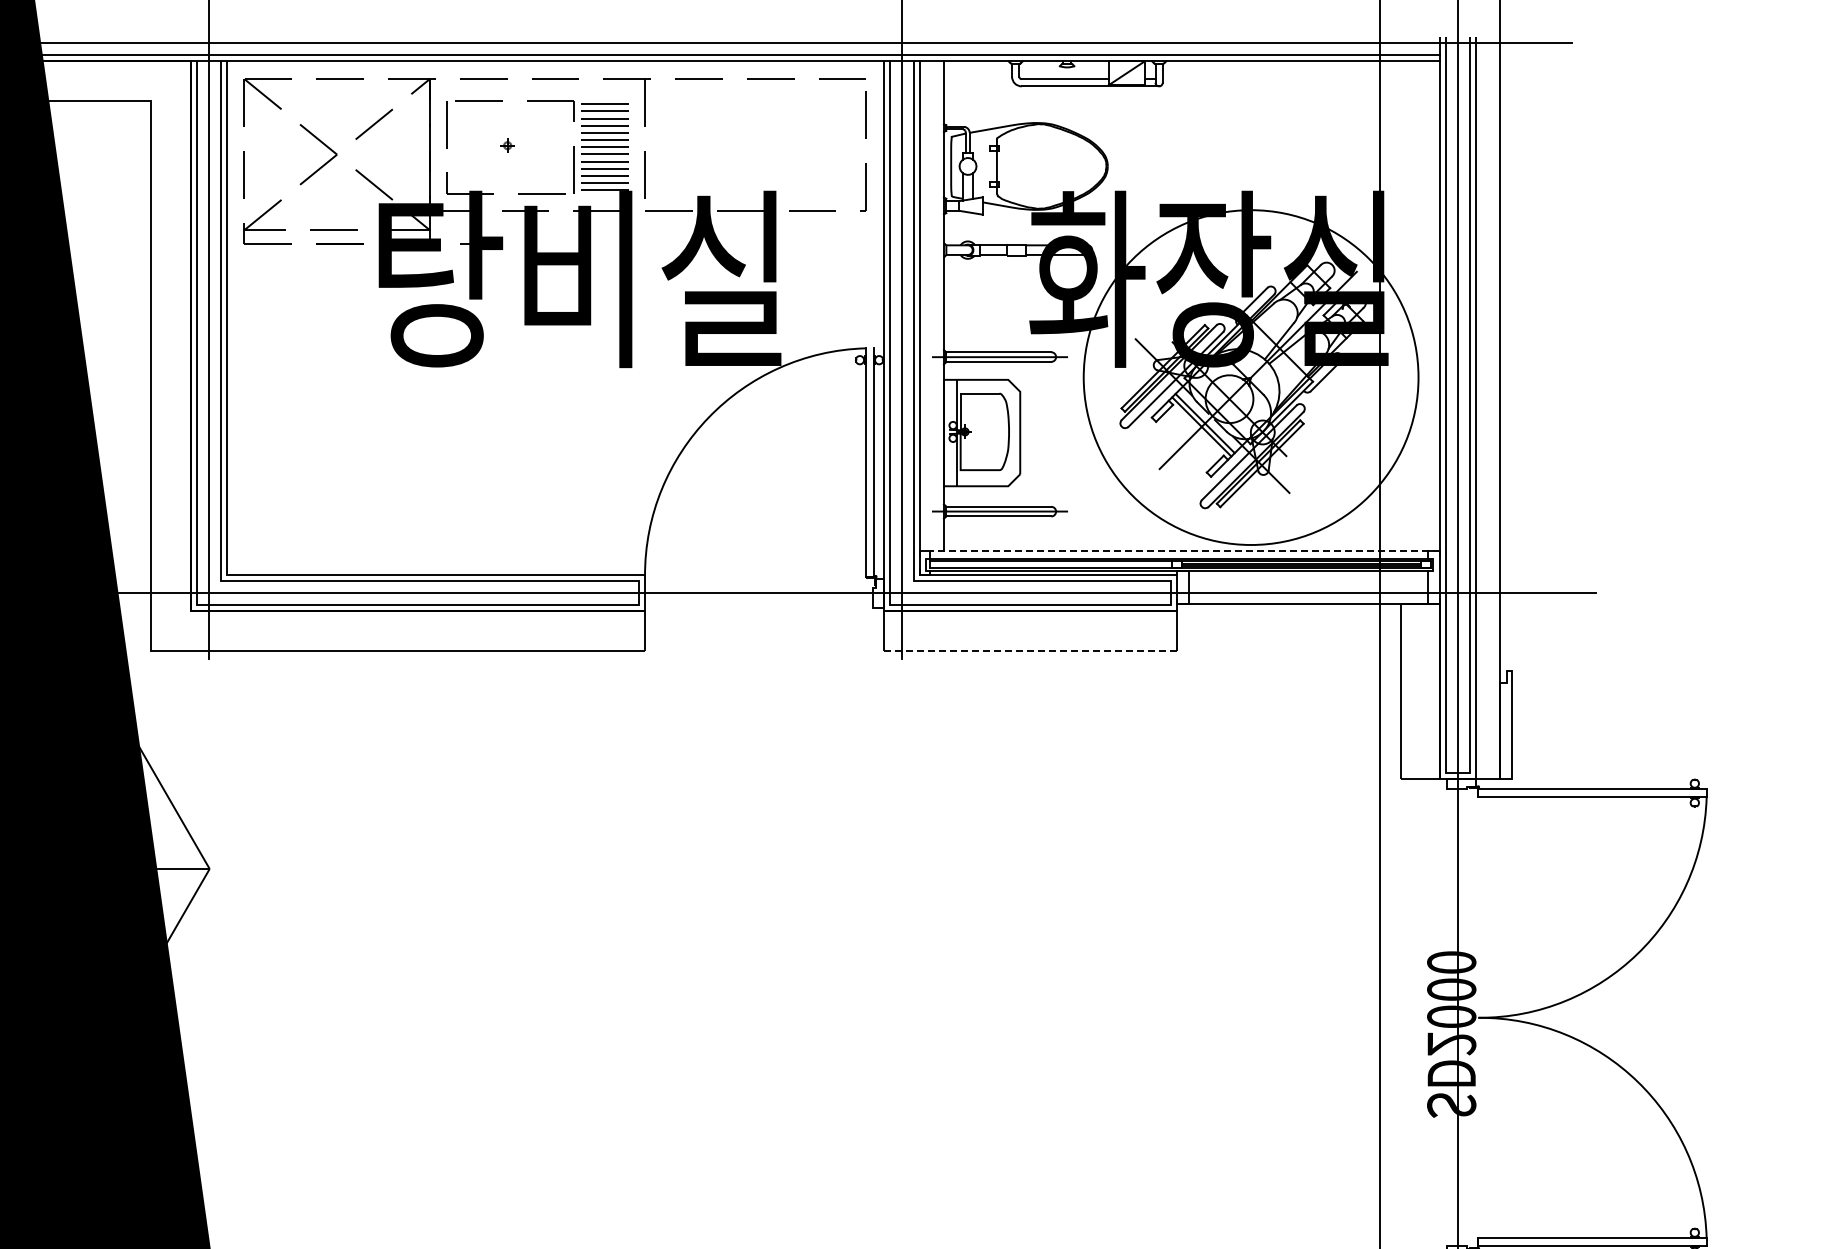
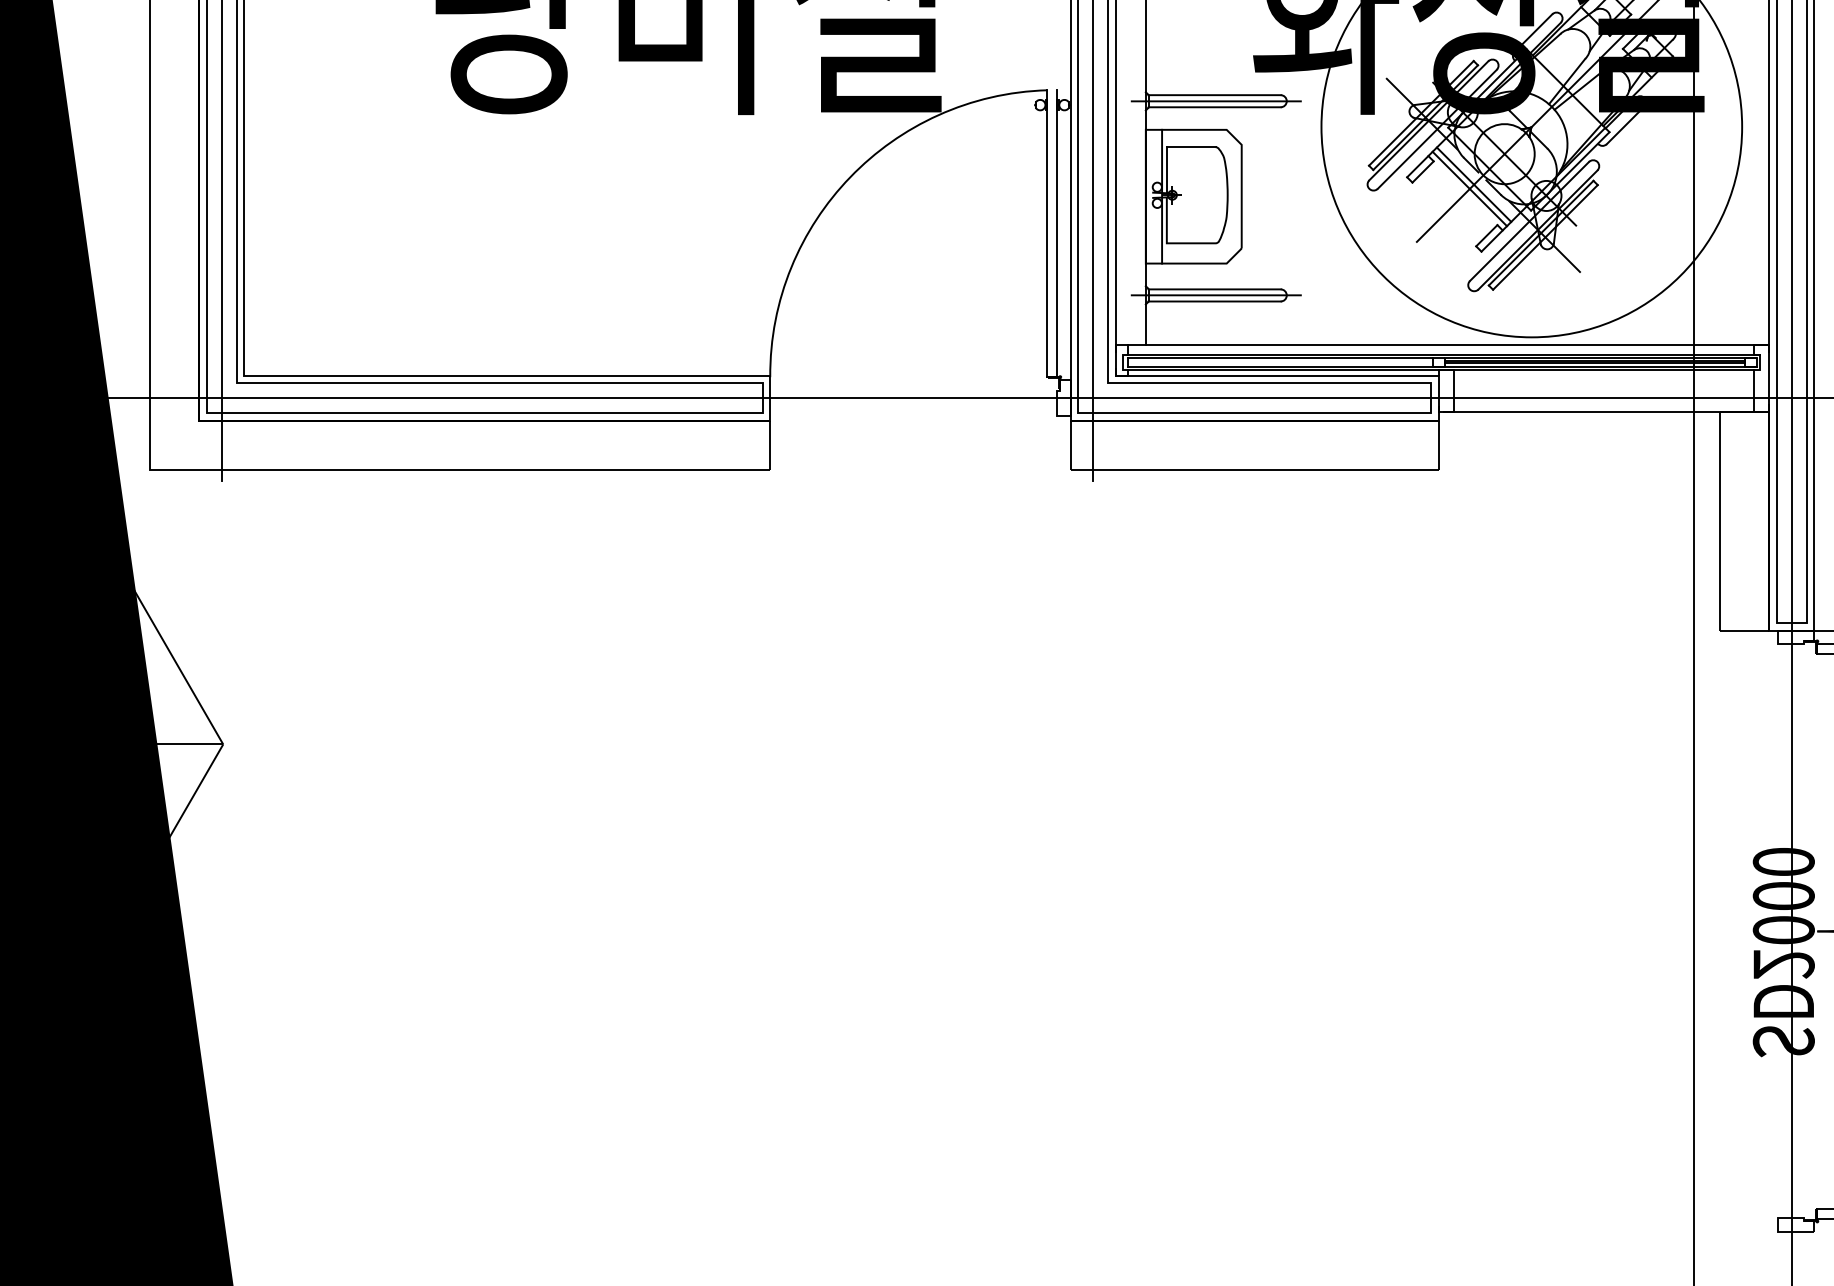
line: (1184, 551) -> (1448, 345), dashed -> solid
line: (1031, 650) -> (1255, 469), dashed -> solid

